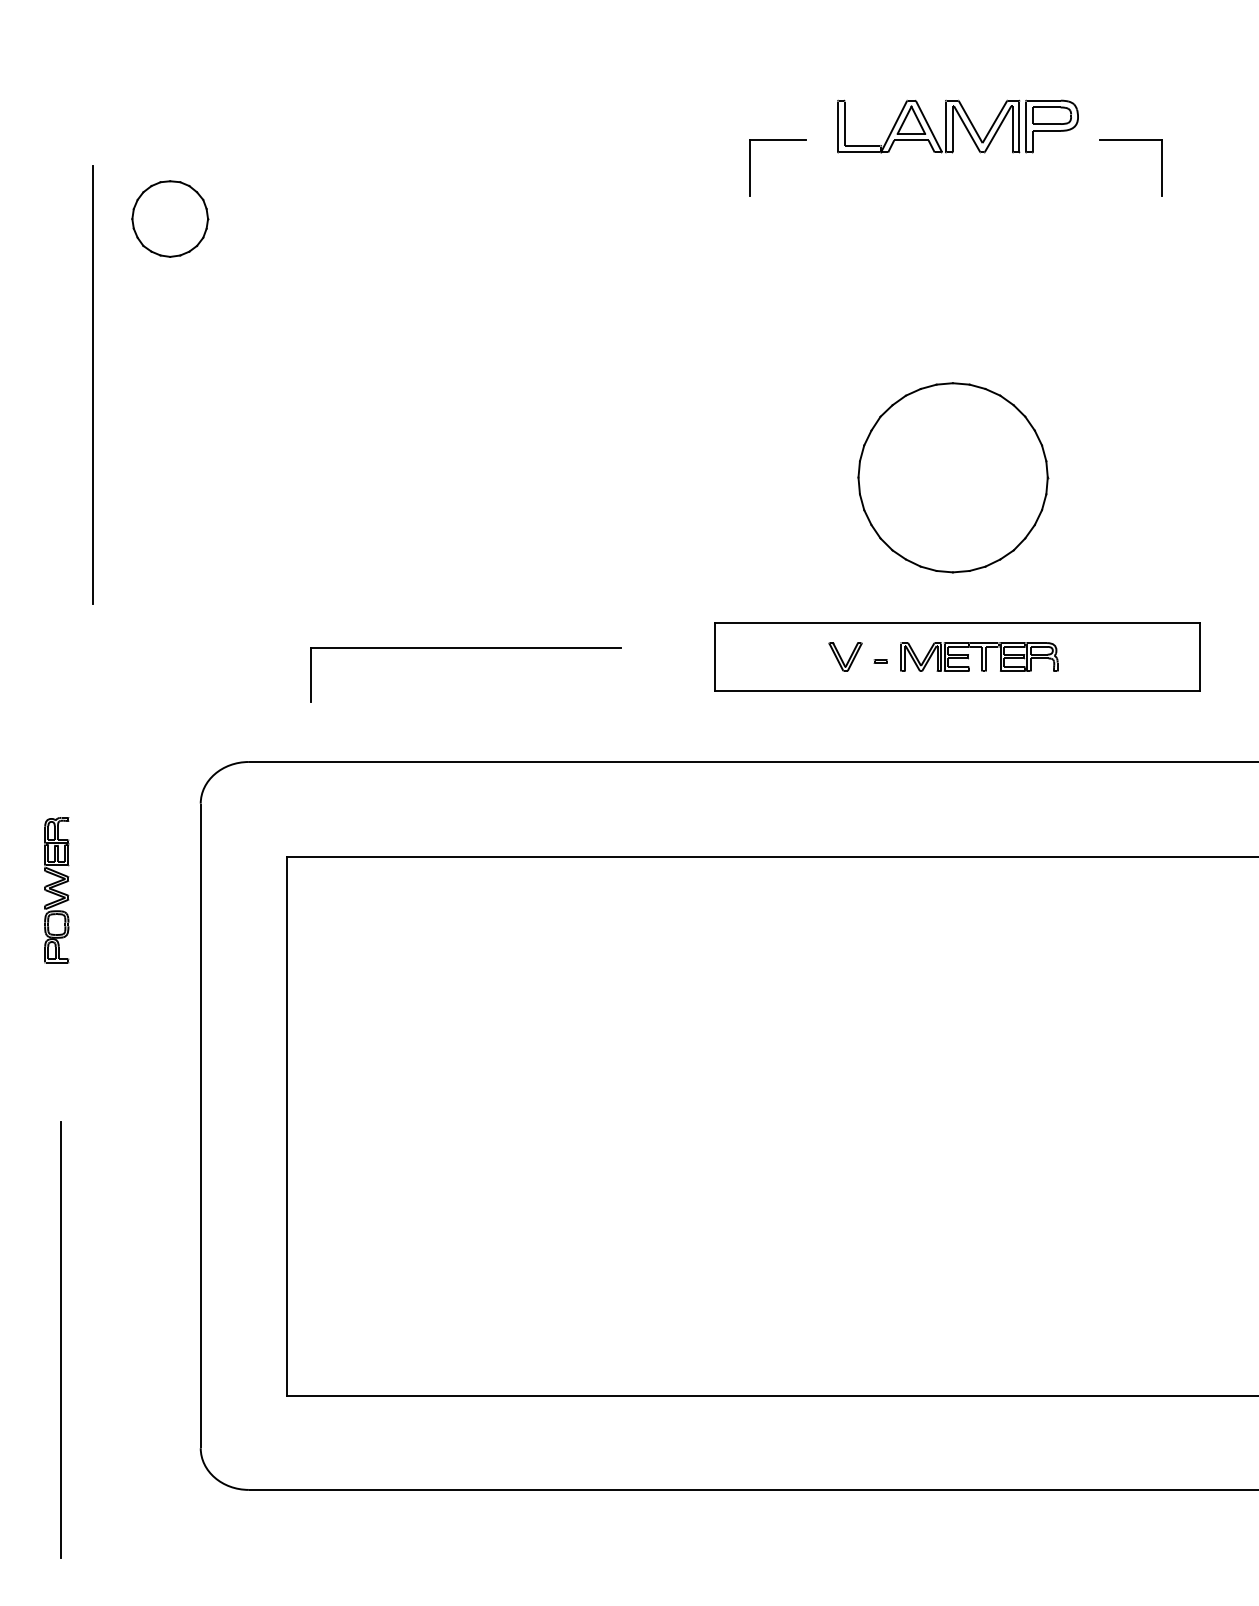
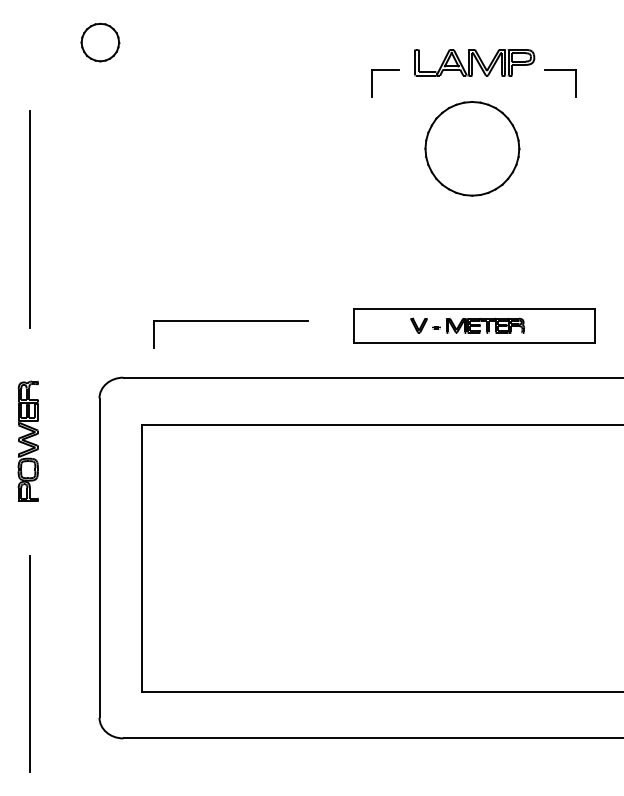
part: (170, 218) -> (100, 42), moved
line: (91, 384) -> (29, 219), moved
part: (953, 477) -> (472, 148), moved
part: (55, 888) -> (27, 440), size x1.67

